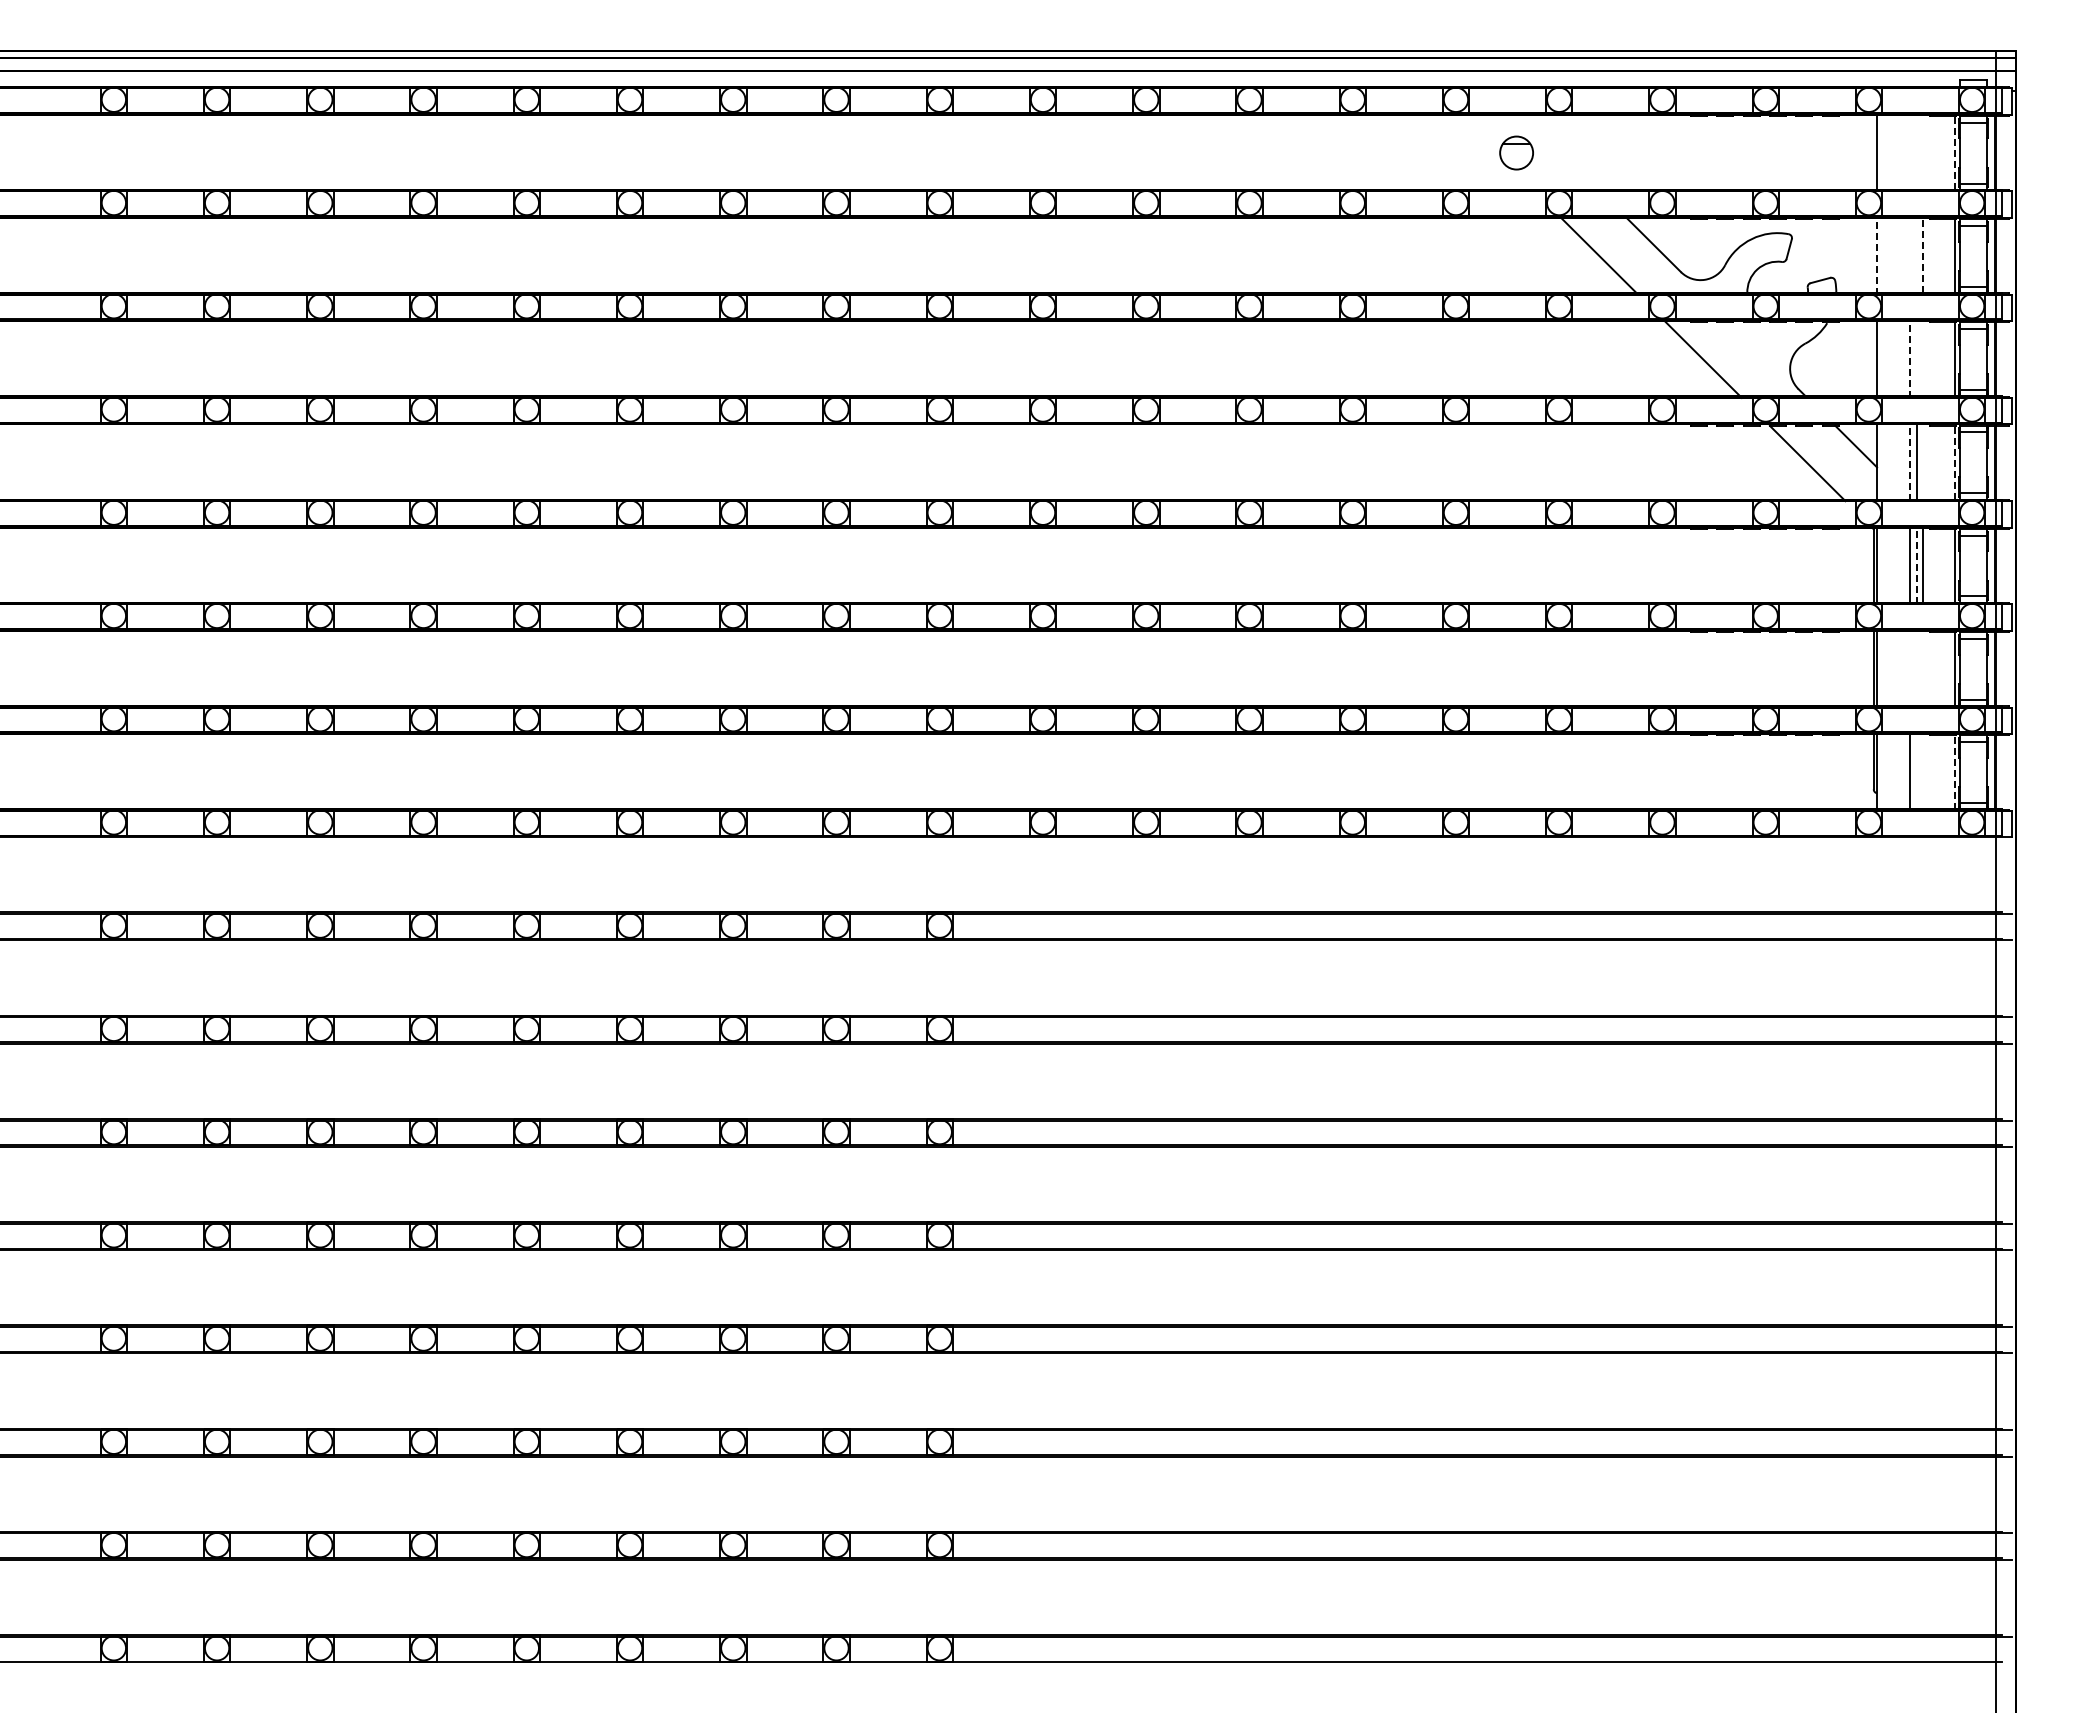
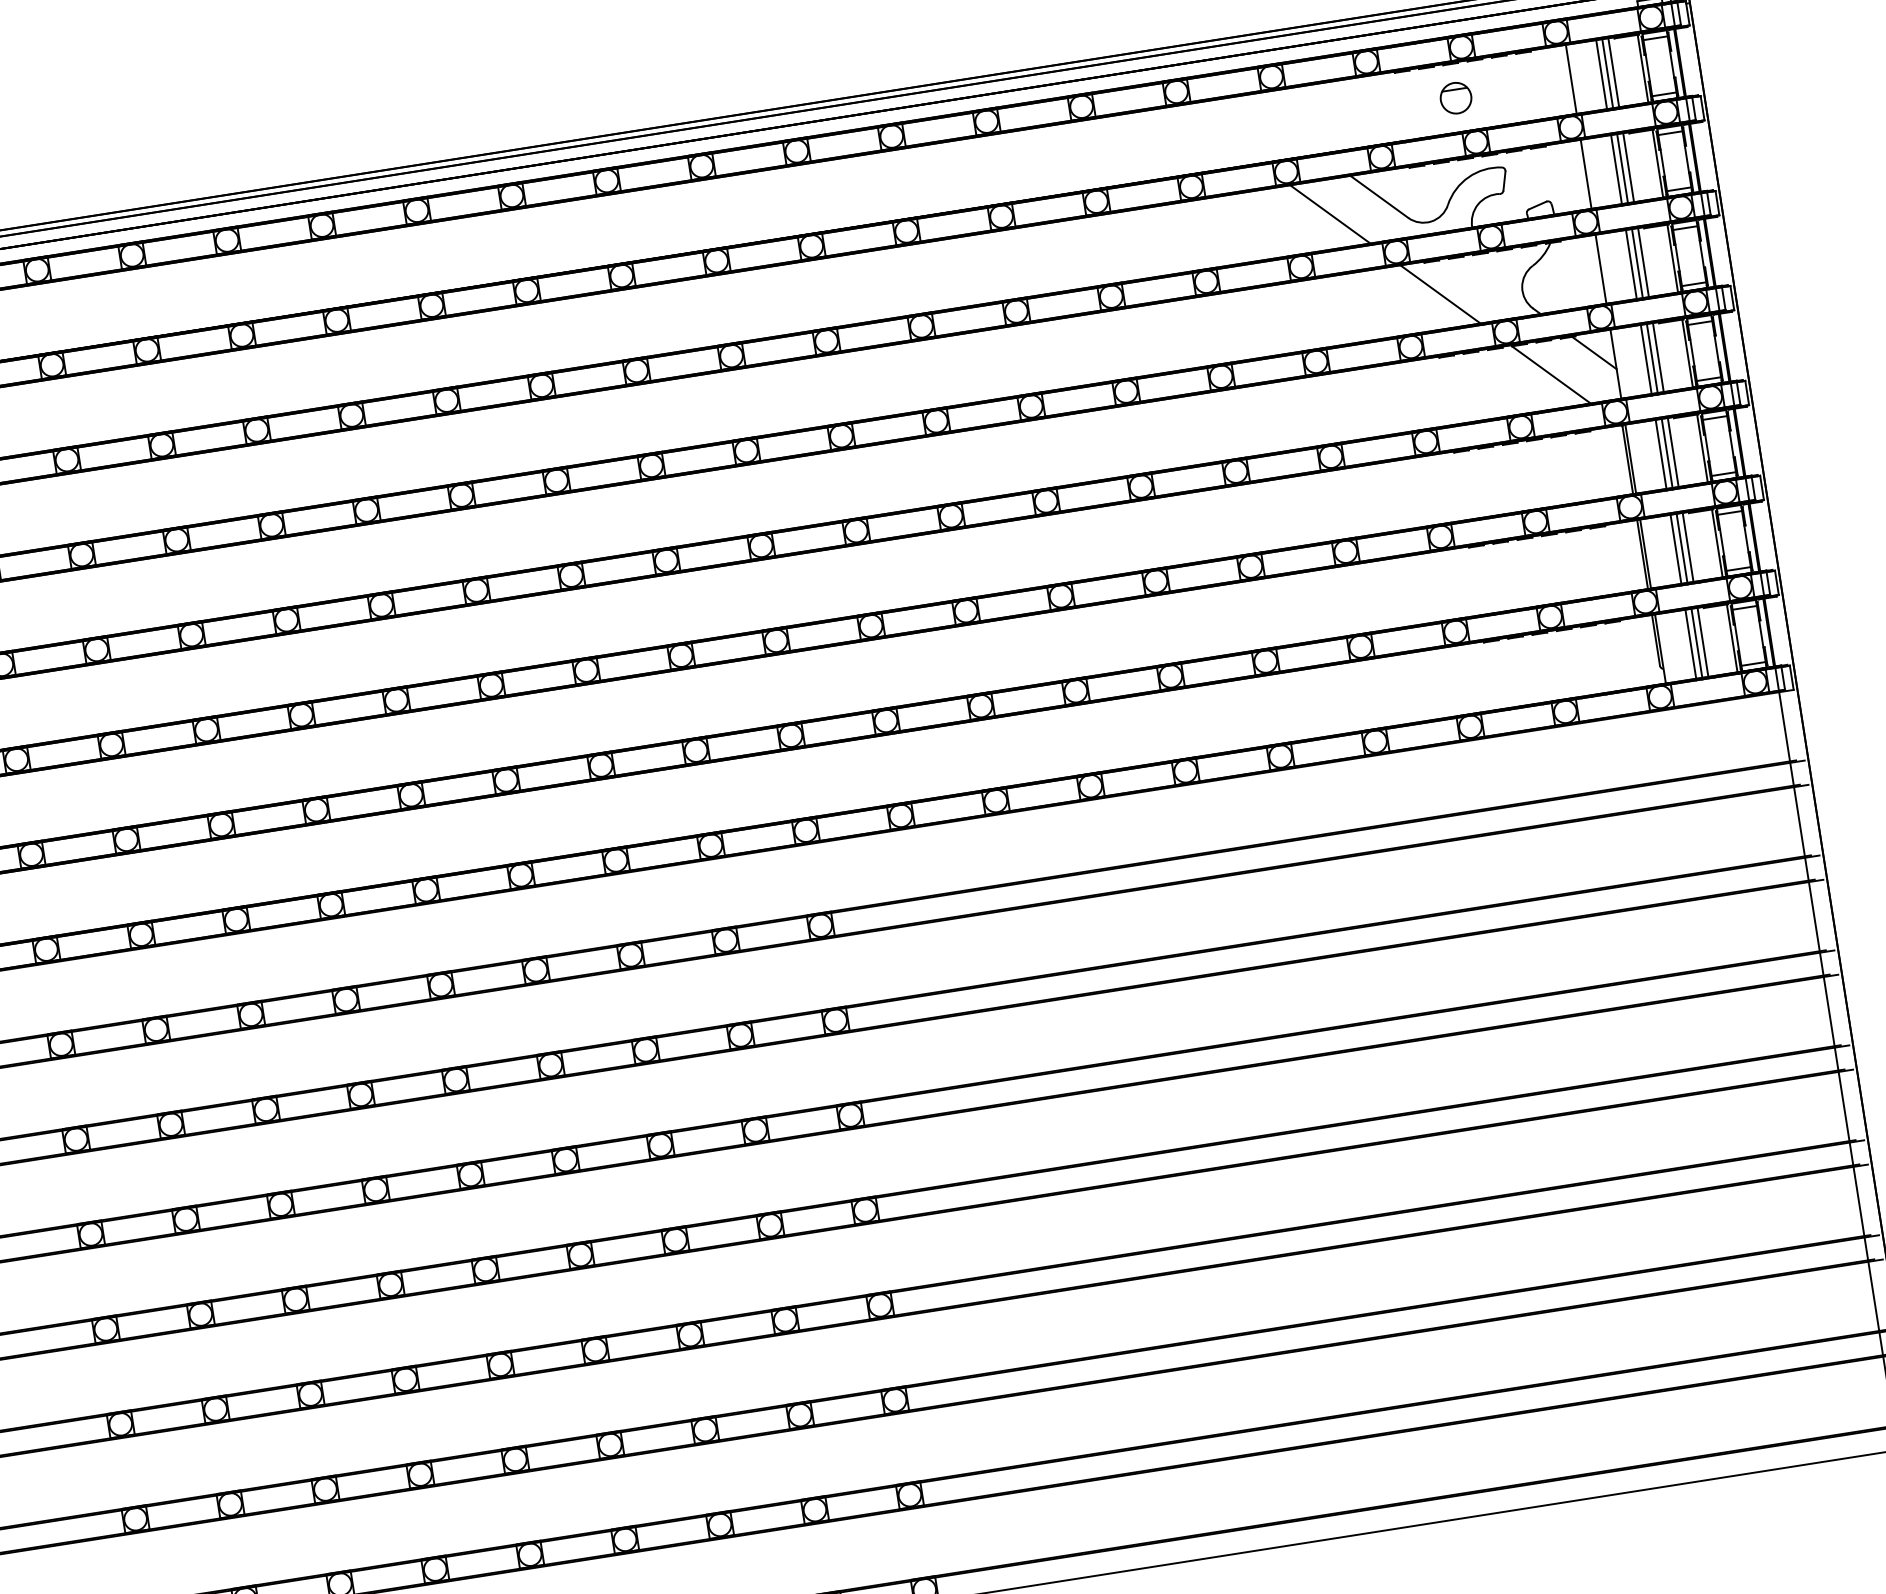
part: (1516, 152) -> (1455, 97), moved
line: (1910, 152) -> (1602, 74), added
line: (1916, 152) -> (1607, 73), added
line: (1923, 152) -> (1614, 72), added
line: (1954, 152) -> (1642, 68), dashed -> solid
line: (1877, 255) -> (1586, 174), dashed -> solid
line: (1910, 255) -> (1616, 169), added
line: (1916, 255) -> (1622, 168), added
line: (1923, 255) -> (1628, 167), dashed -> solid
line: (1910, 359) -> (1631, 265), dashed -> solid
line: (1916, 359) -> (1637, 264), added
line: (1923, 359) -> (1643, 263), added
line: (1910, 462) -> (1646, 359), dashed -> solid
line: (1923, 462) -> (1658, 358), added
line: (1954, 462) -> (1687, 353), dashed -> solid
line: (1916, 565) -> (1667, 453), dashed -> solid
line: (1910, 668) -> (1676, 549), added
line: (1916, 668) -> (1681, 548), added
line: (1923, 669) -> (1688, 548), added
line: (1954, 771) -> (1731, 637), dashed -> solid
line: (1916, 772) -> (1696, 644), added
line: (1923, 772) -> (1703, 643), added

